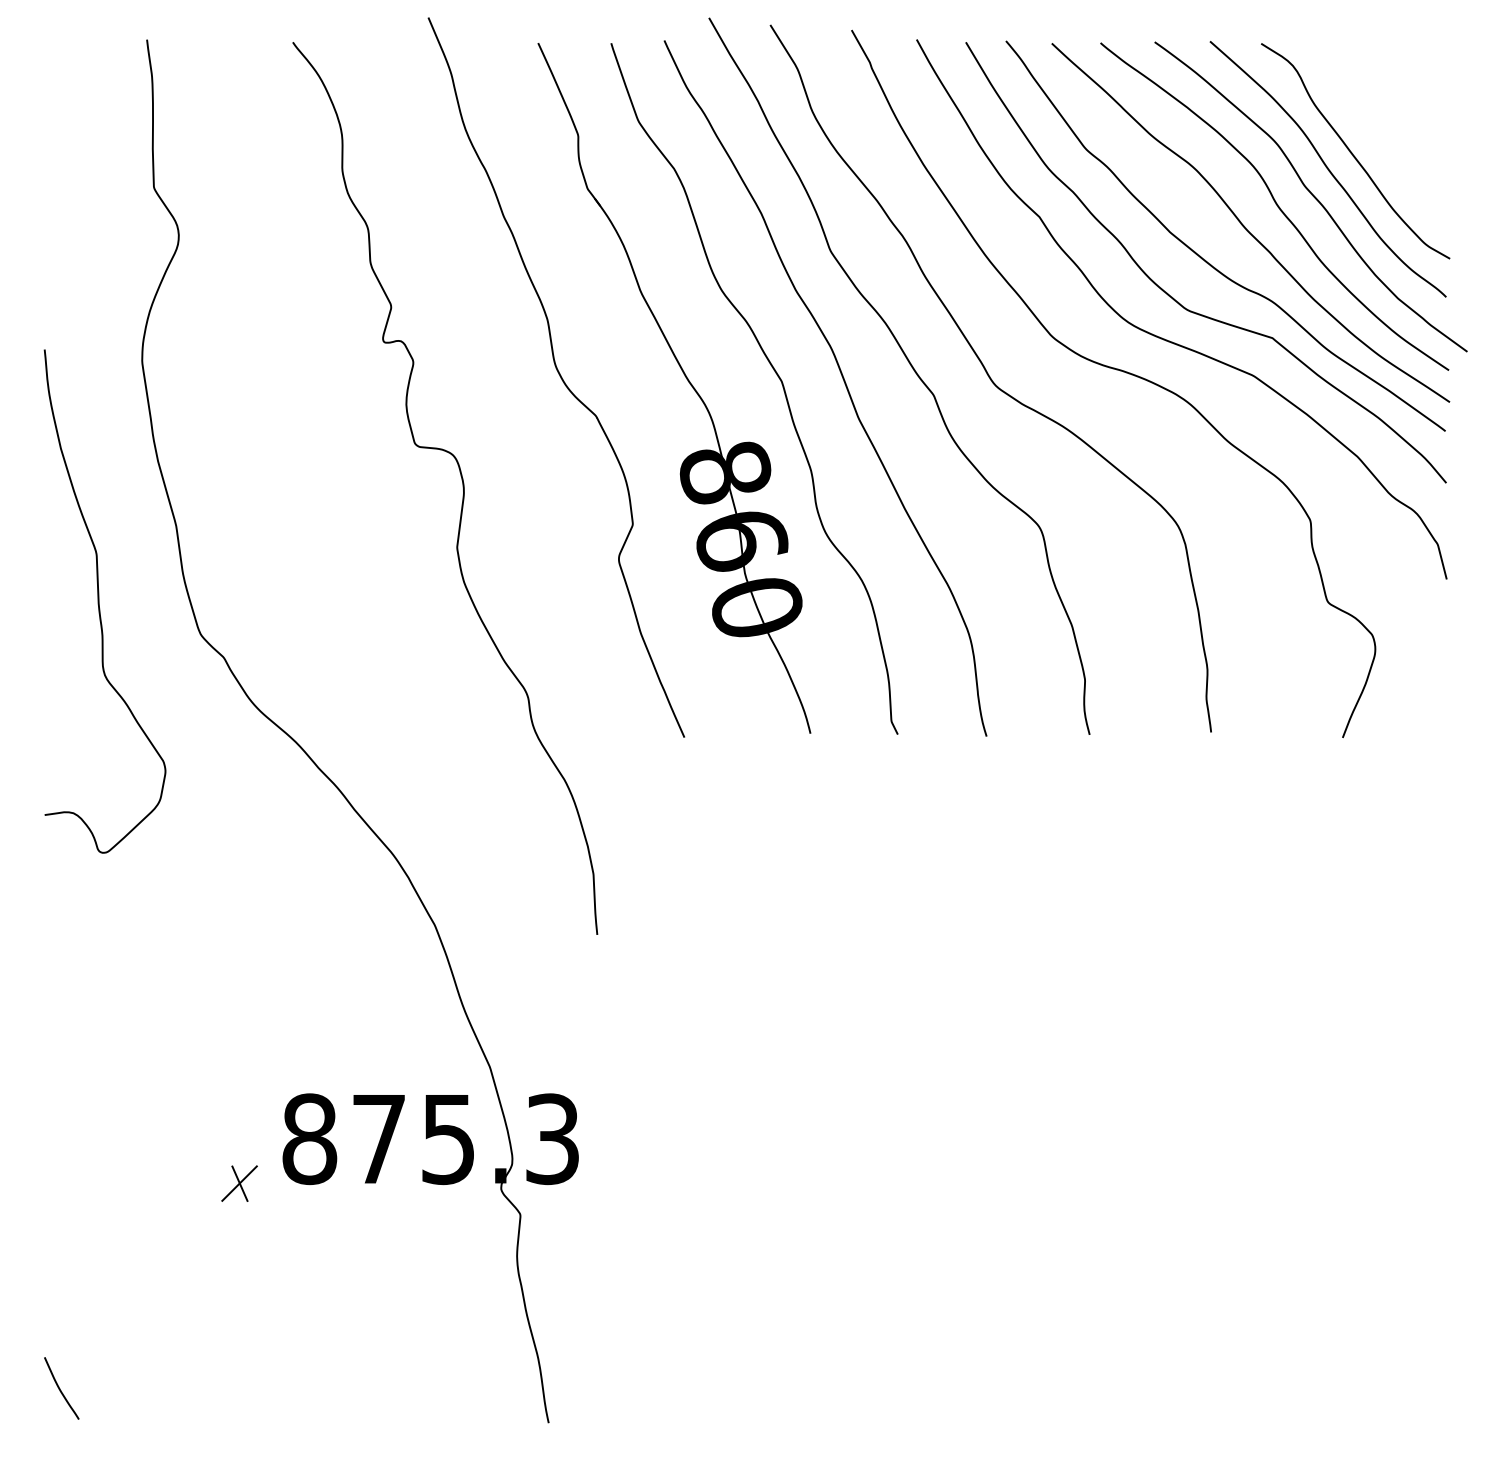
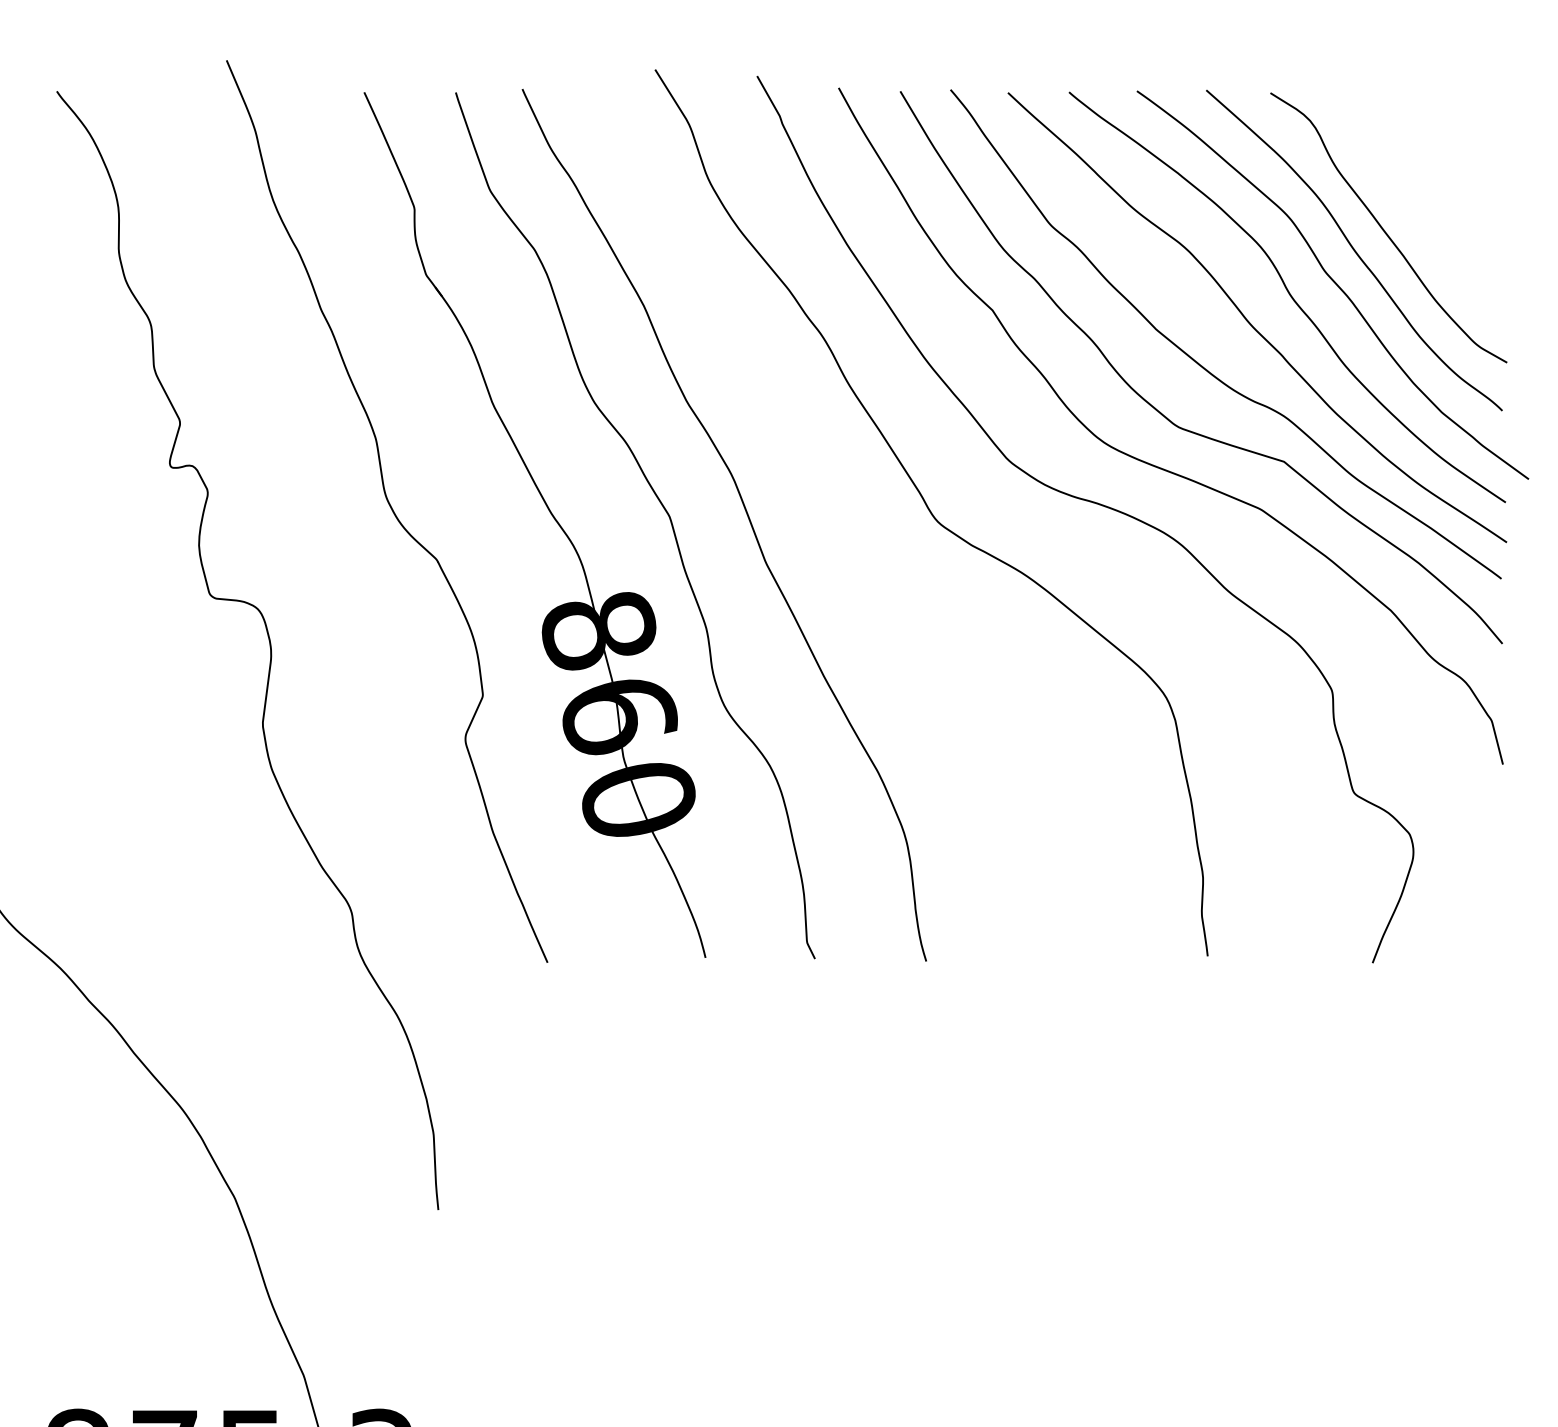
curve: (912, 369) -> (833, 501), removed

